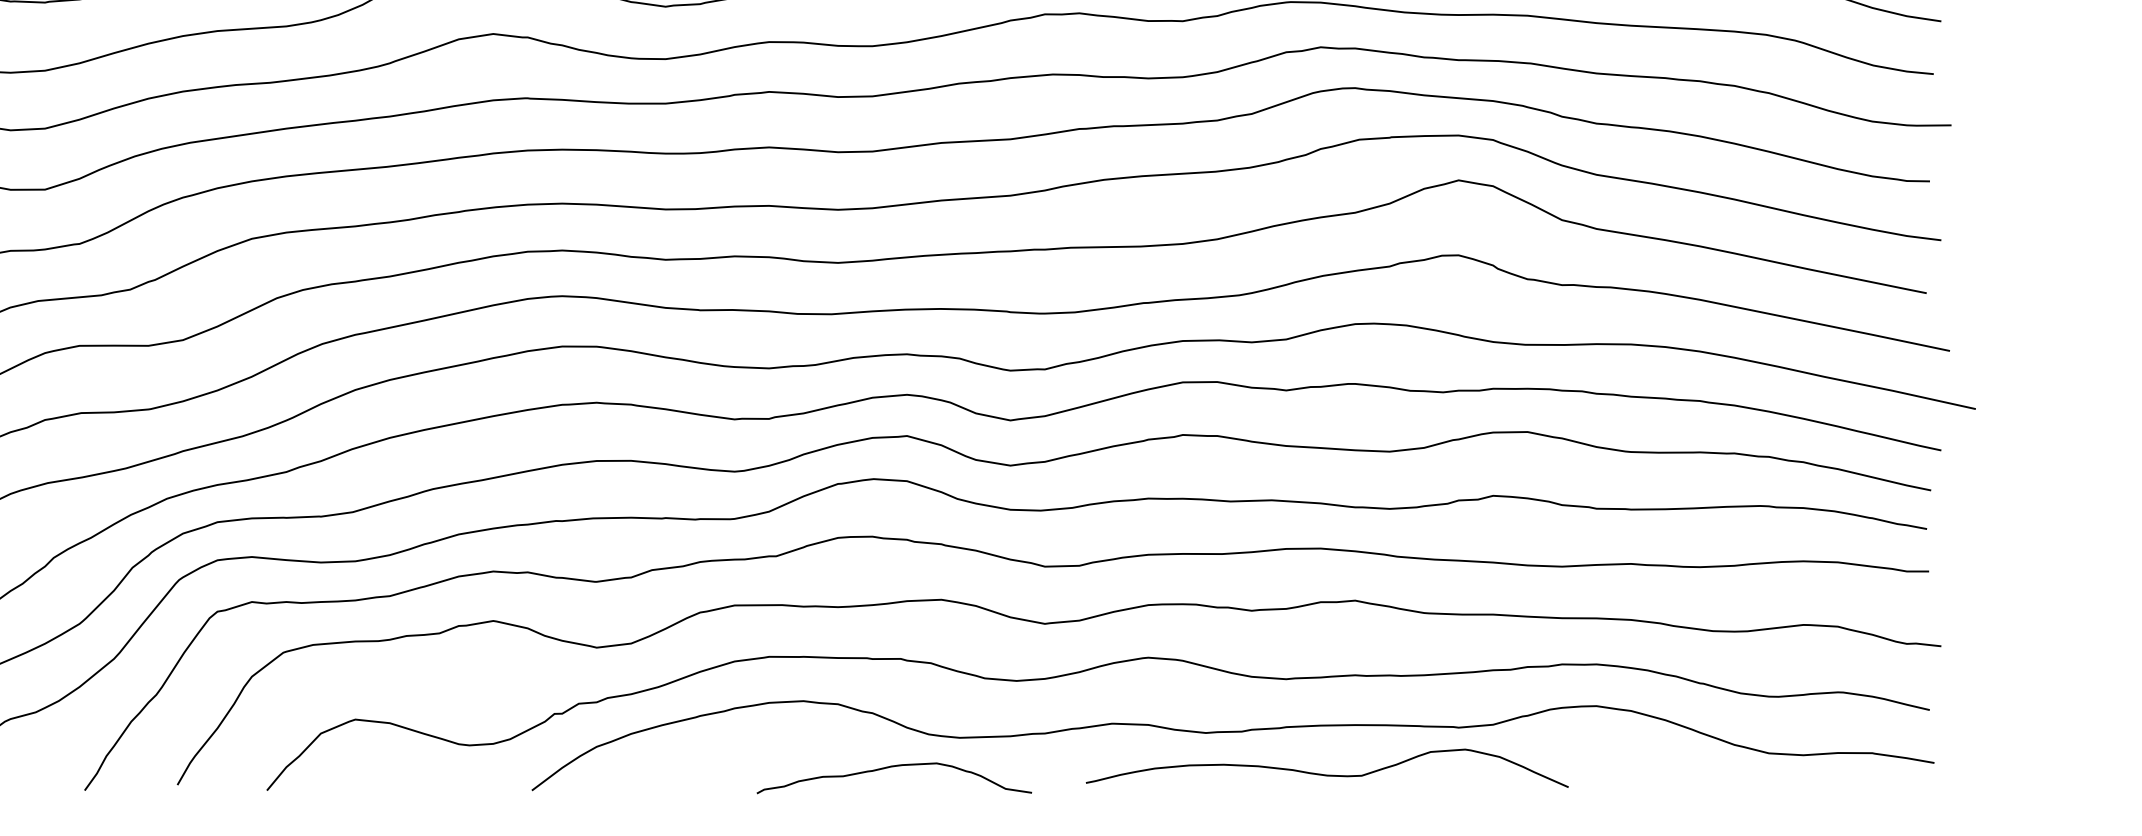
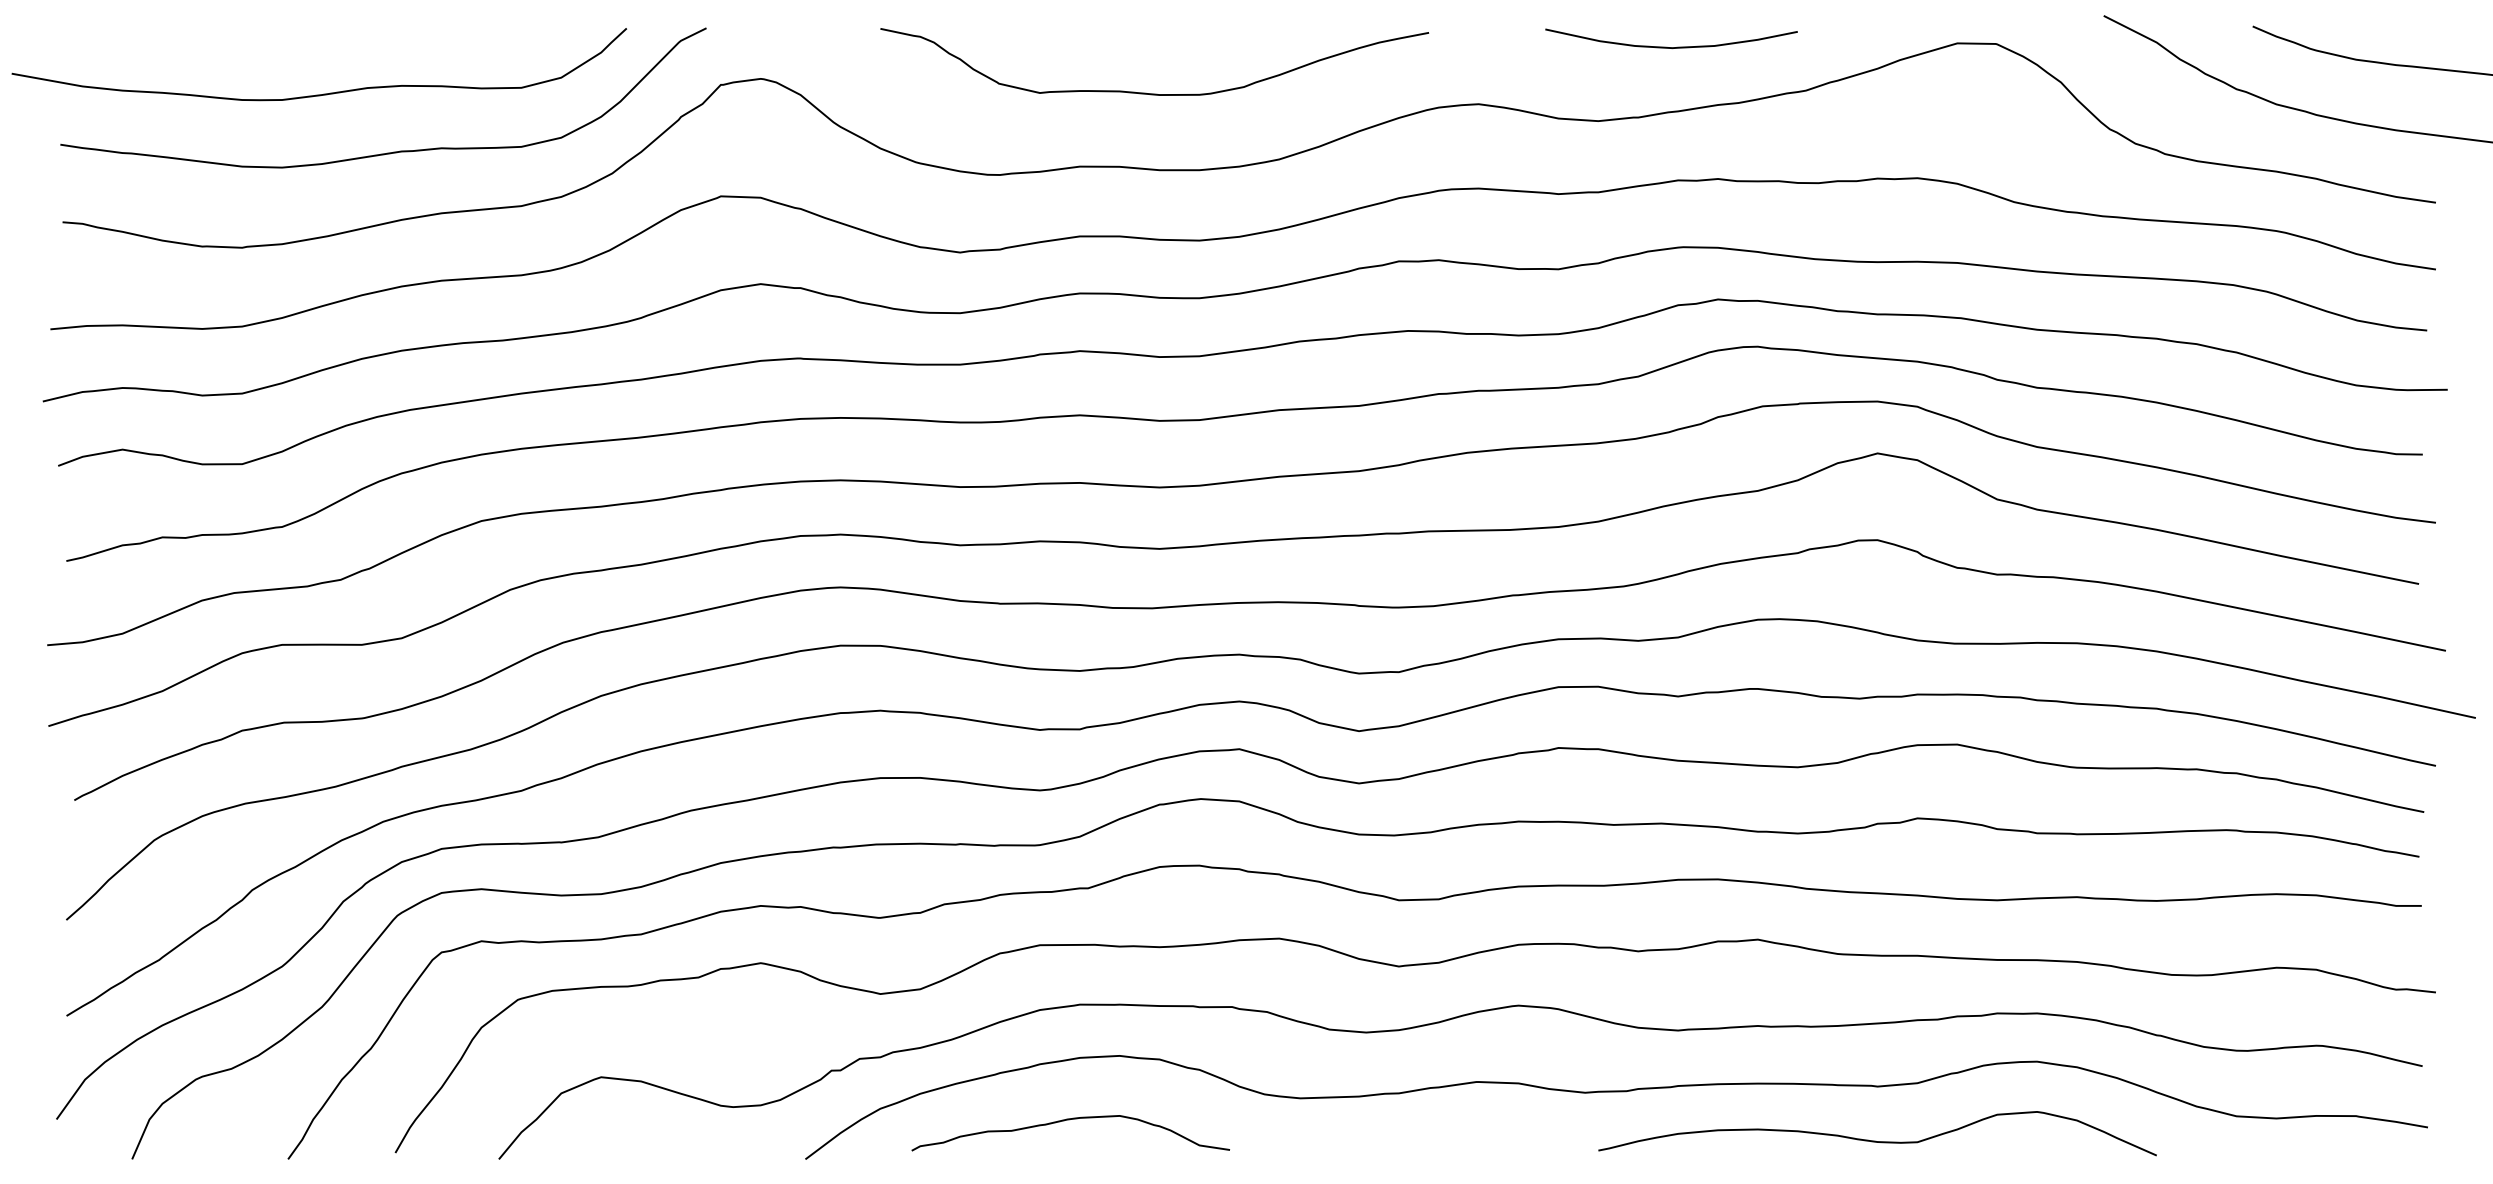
curve: (893, 767) -> (1069, 1120), moved
curve: (1325, 774) -> (1875, 1140), moved

